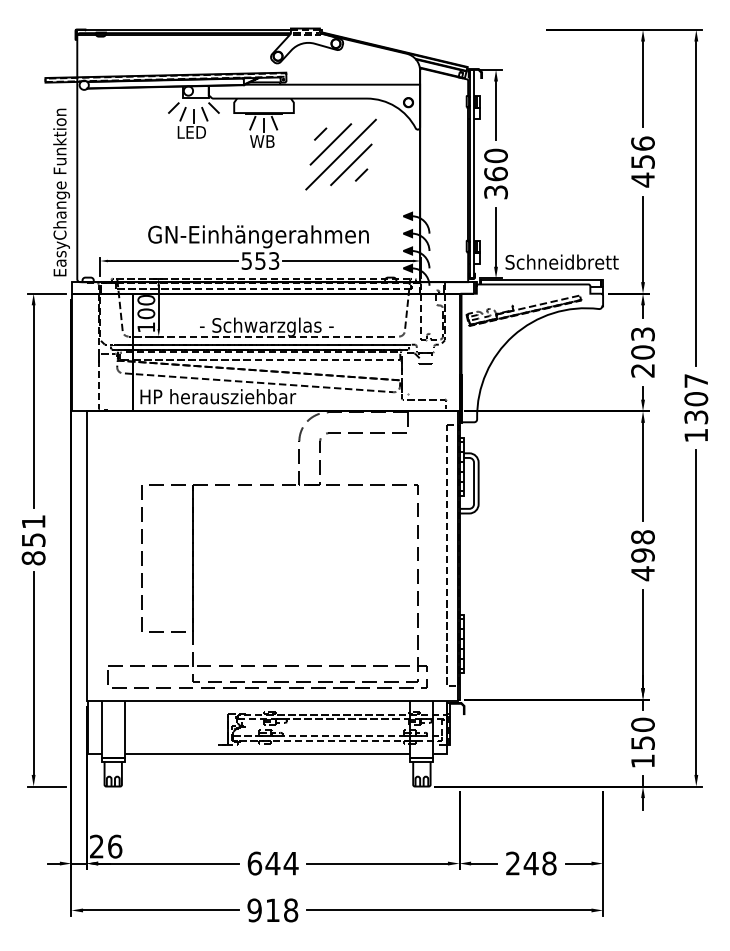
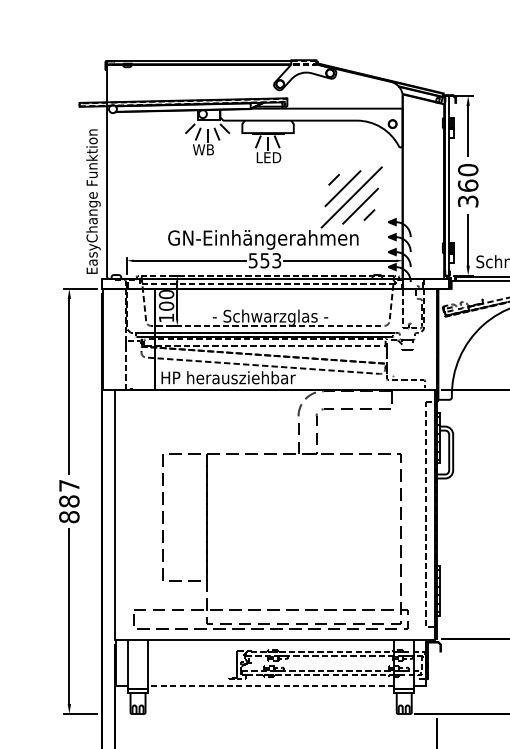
text: (190, 132) -> (204, 149), LED -> WB
text: (264, 141) -> (268, 157), WB -> LED
part: (340, 154) -> (351, 197), moved
text: (33, 531) -> (69, 494), 851 -> 887
line: (267, 753) -> (271, 685), solid -> dashed

